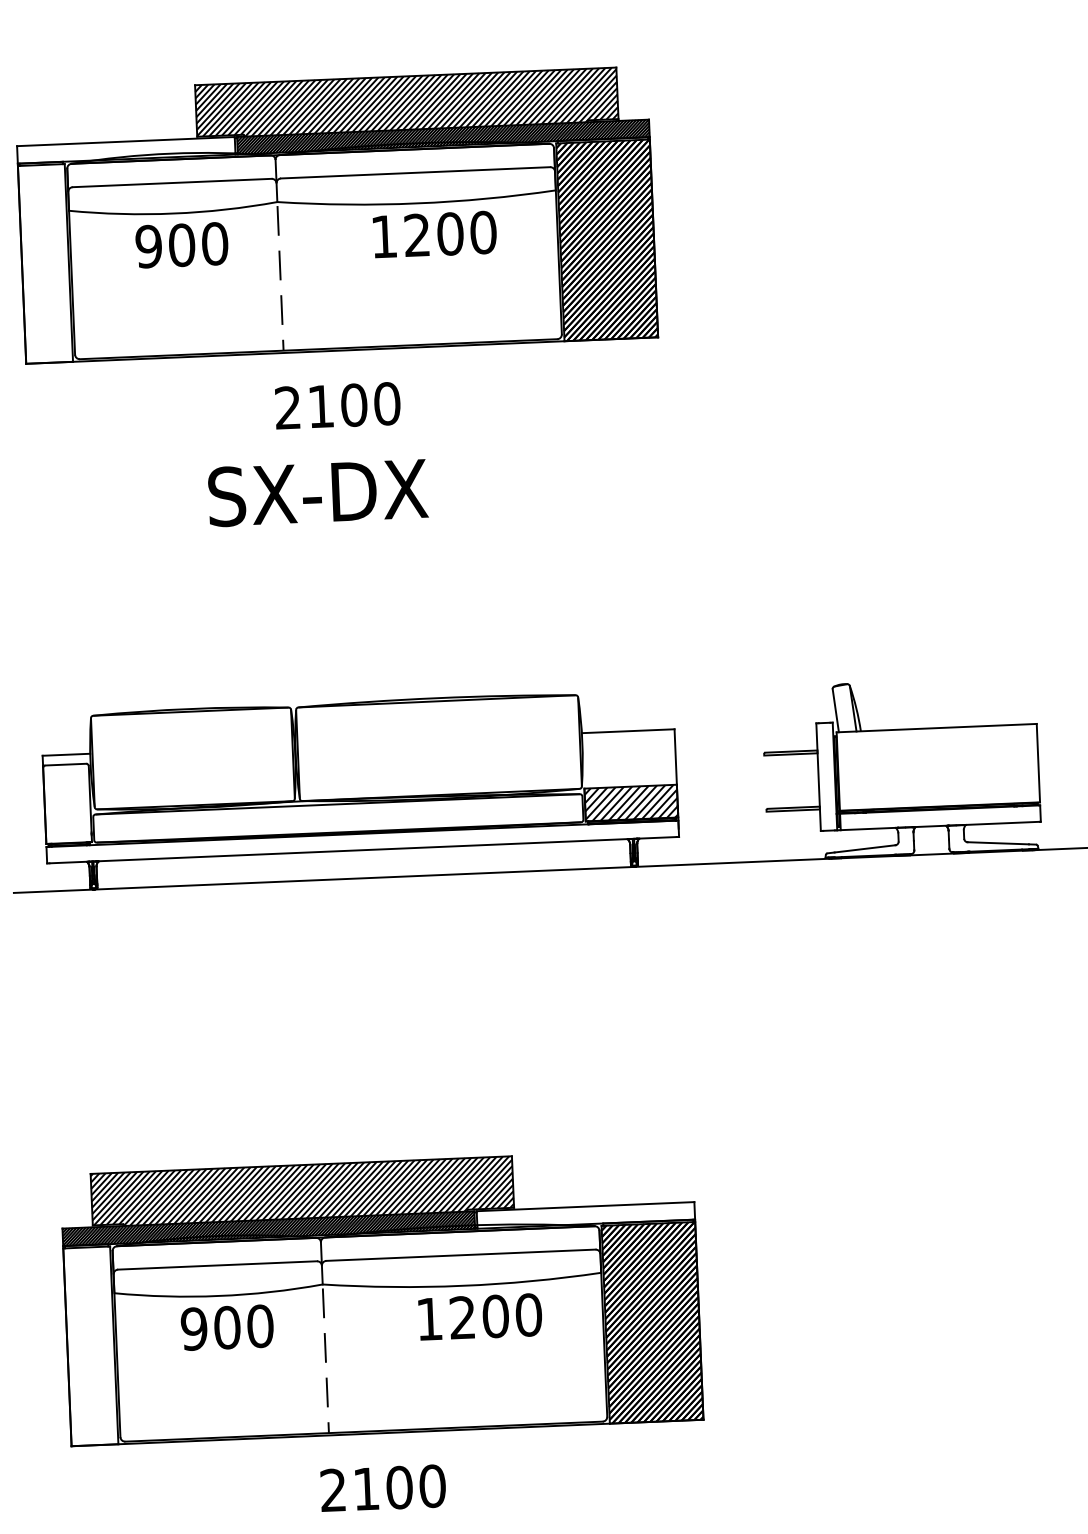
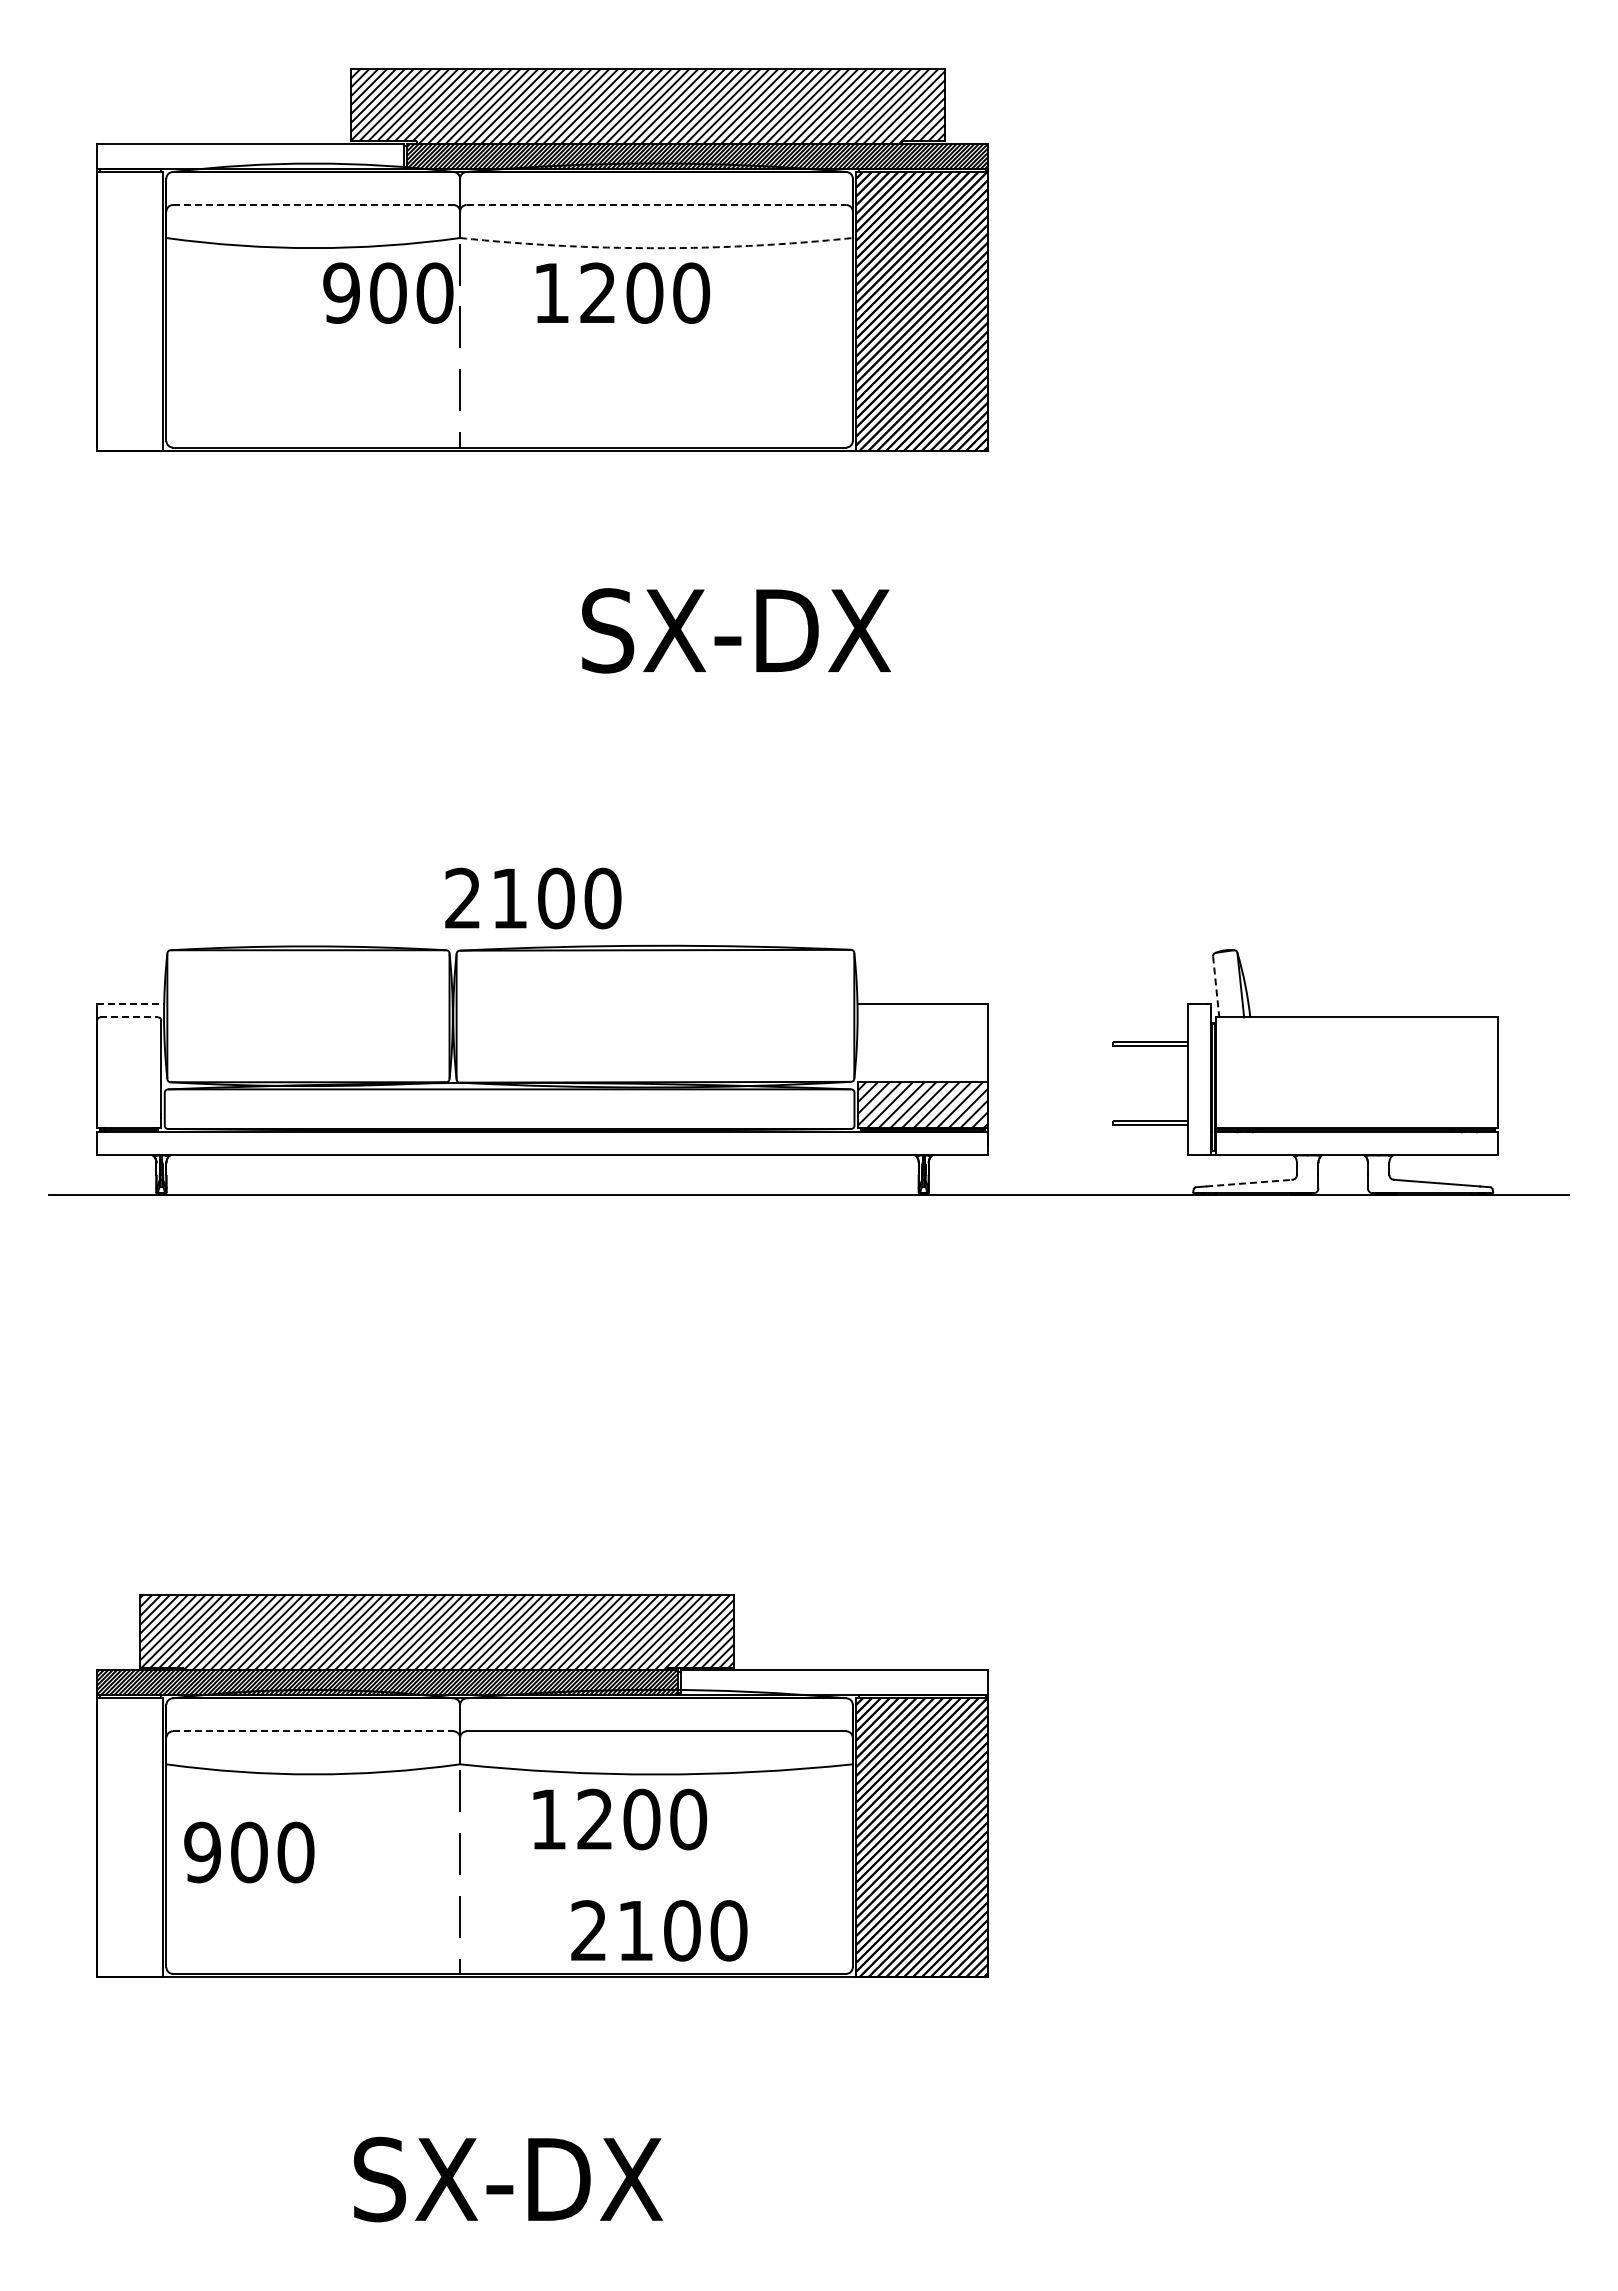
line: (415, 173) -> (656, 205), solid -> dashed
line: (172, 183) -> (313, 205), solid -> dashed
arc: (416, 203) -> (656, 248), solid -> dashed
text: (434, 234) -> (622, 292), moved
text: (182, 244) -> (388, 292), moved
text: (338, 405) -> (533, 898), moved
text: (318, 492) -> (736, 630), moved
line: (836, 711) -> (1216, 987), solid -> dashed
line: (66, 754) -> (130, 1003), solid -> dashed
line: (66, 764) -> (129, 1017), solid -> dashed
line: (865, 849) -> (1249, 1183), solid -> dashed
line: (217, 1265) -> (313, 1731), solid -> dashed
text: (479, 1317) -> (619, 1819), moved
text: (227, 1327) -> (249, 1852), moved
text: (383, 1488) -> (659, 1930), moved

